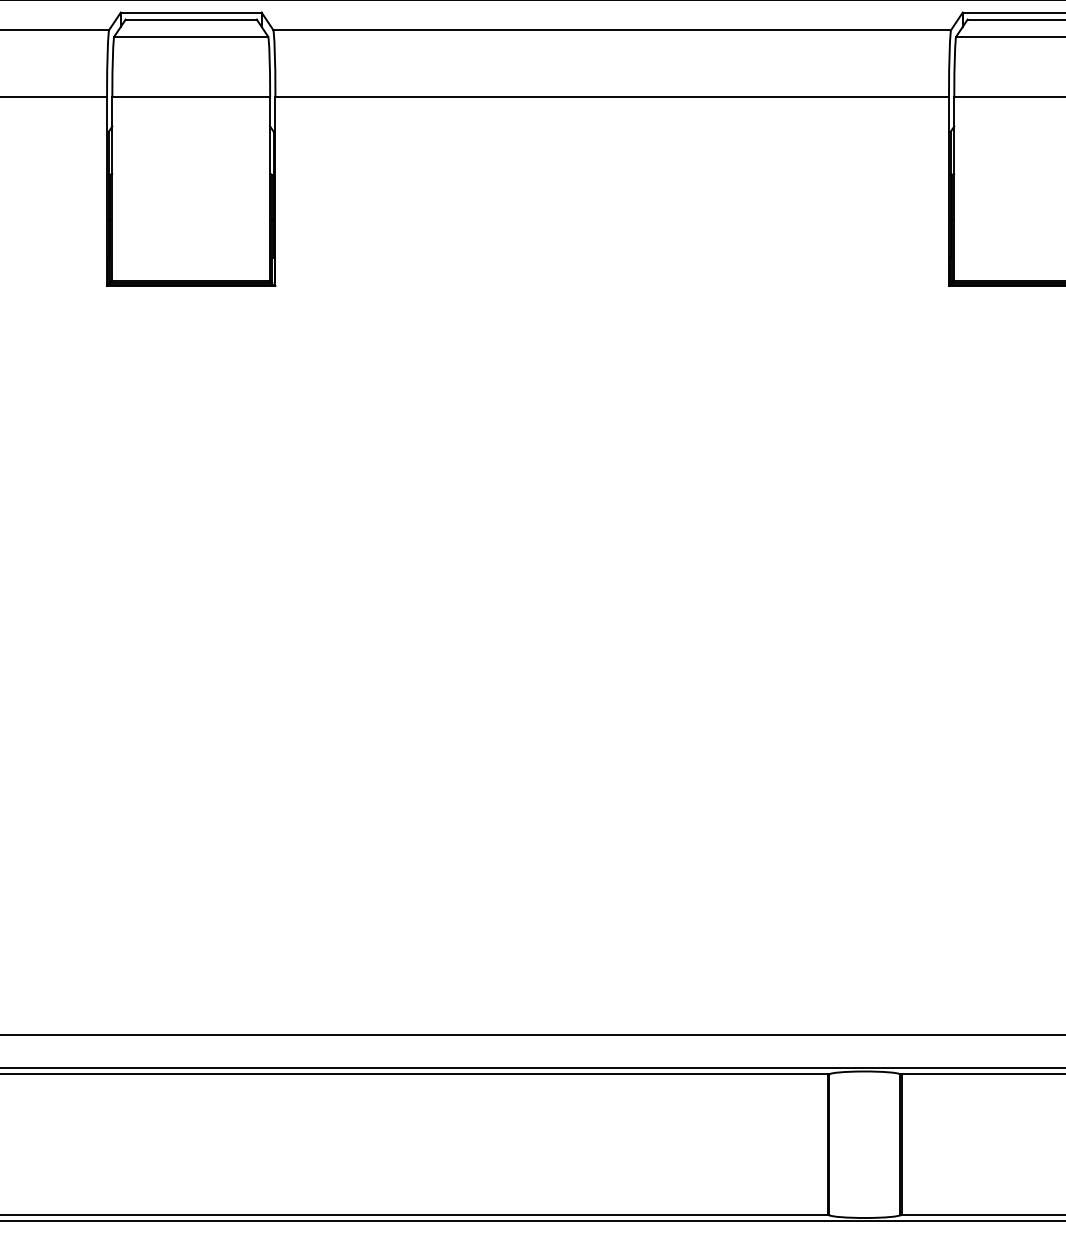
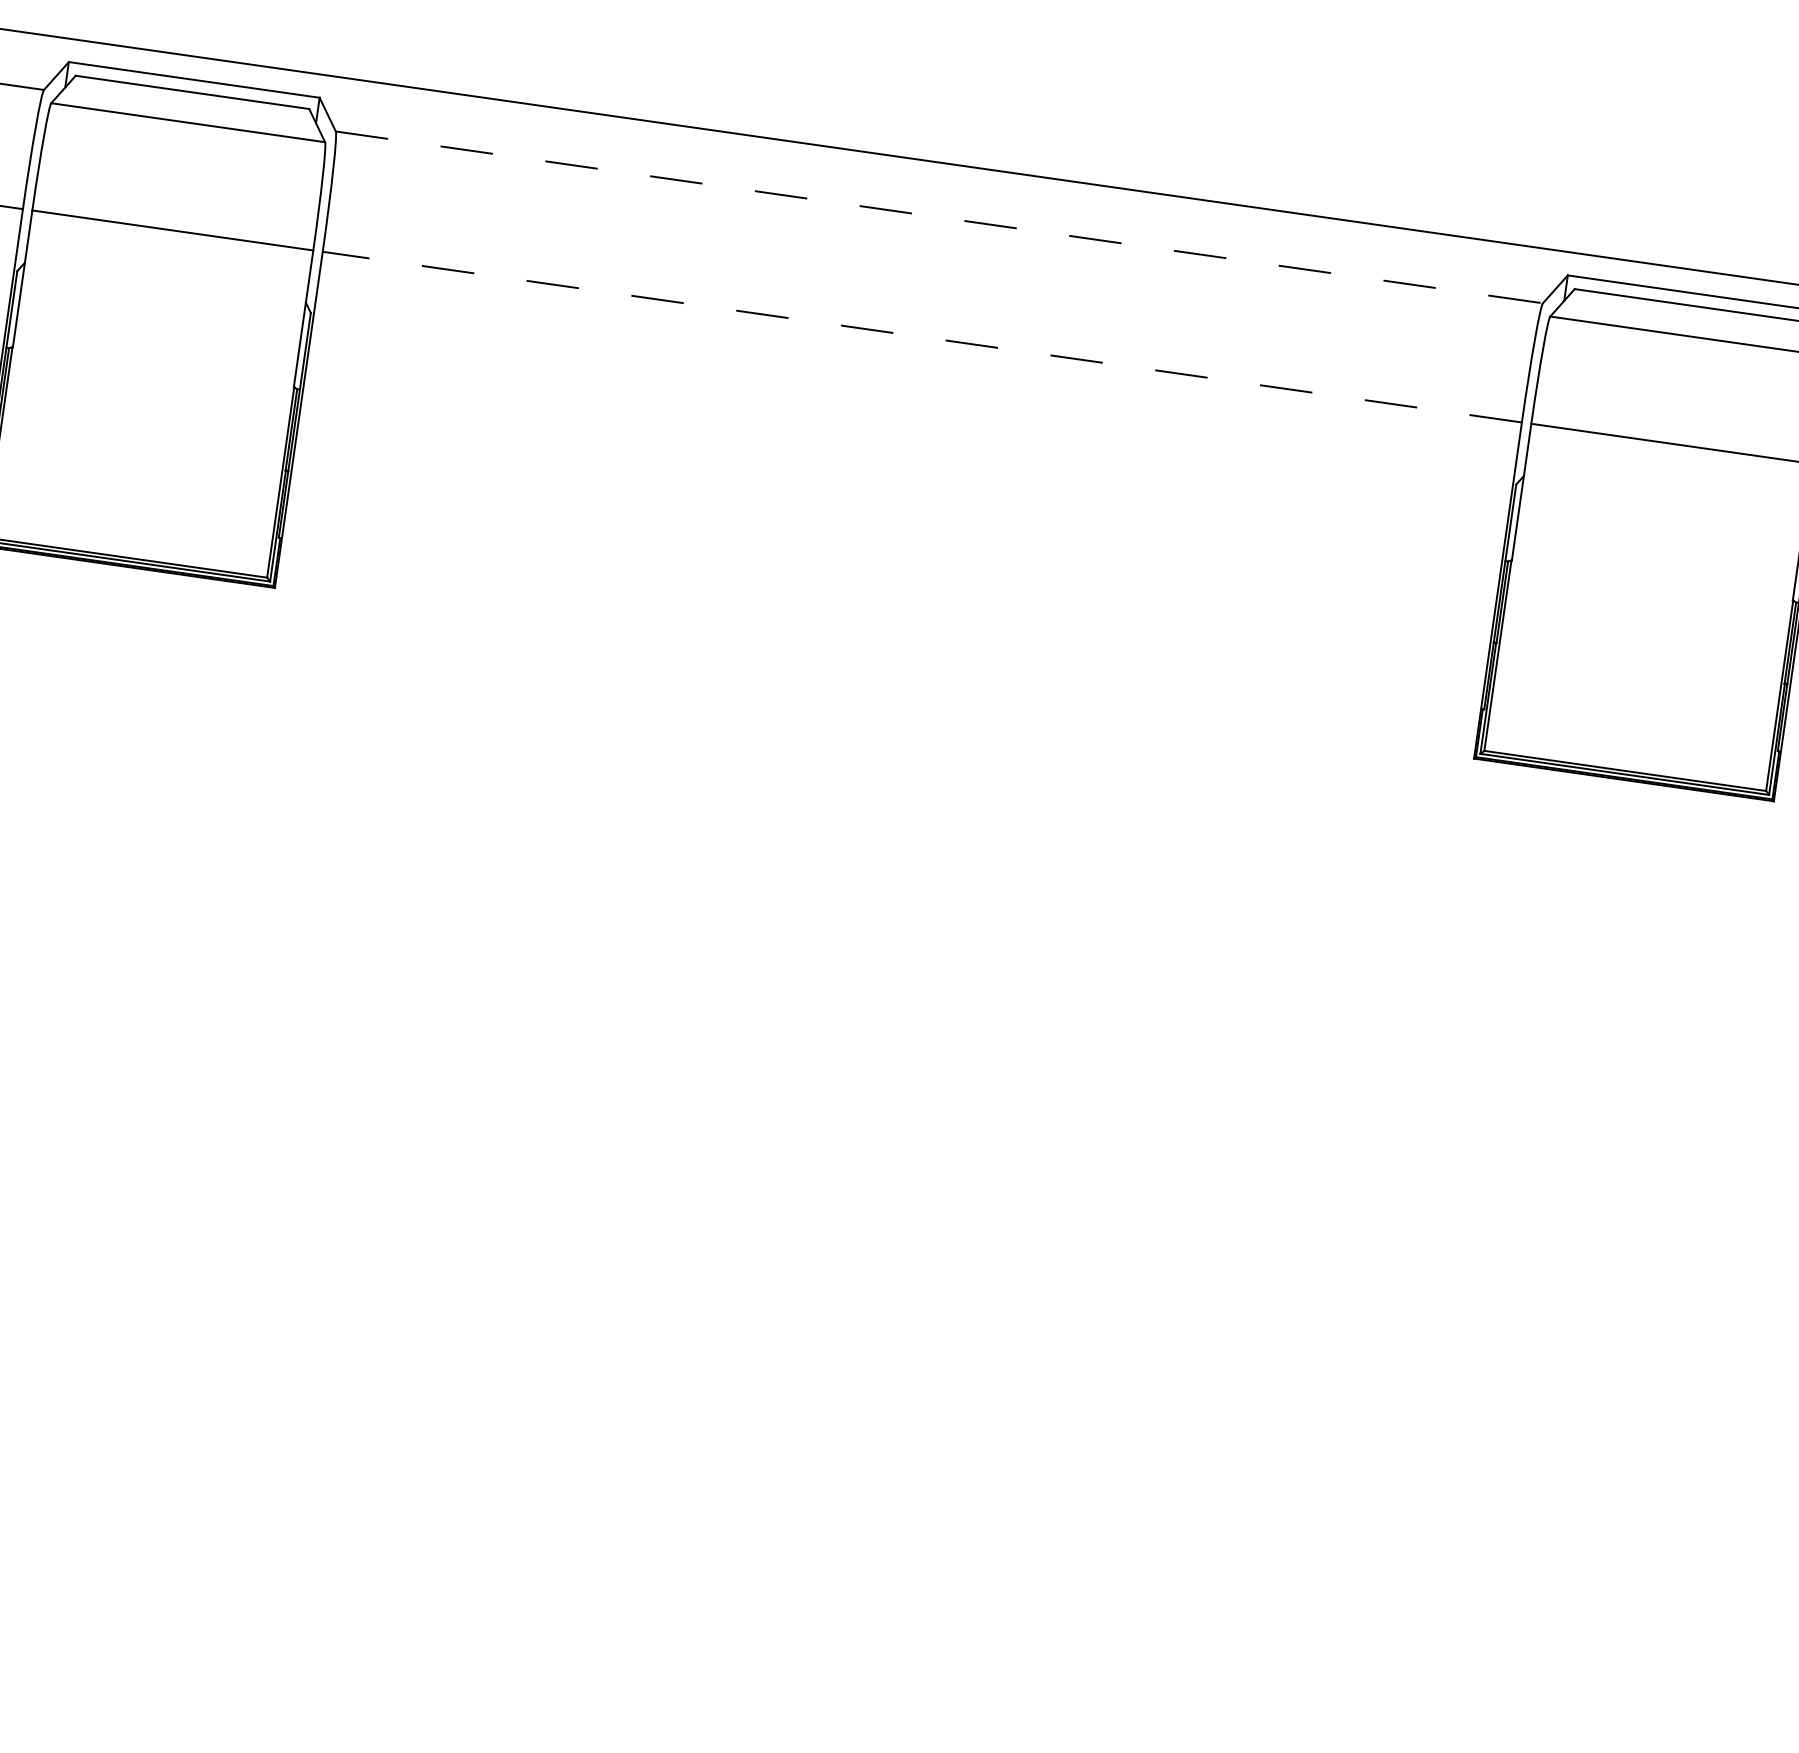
line: (612, 29) -> (939, 216), solid -> dashed
line: (612, 97) -> (922, 337), solid -> dashed

